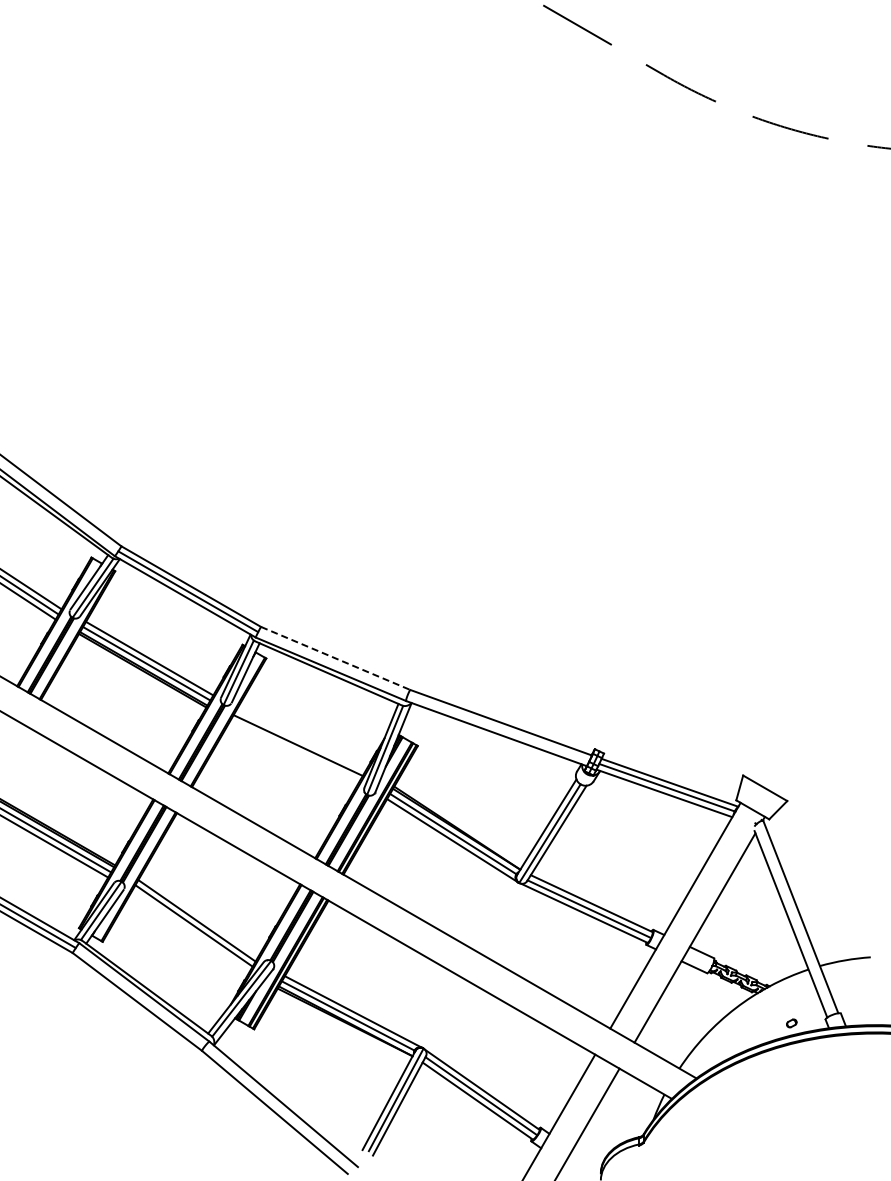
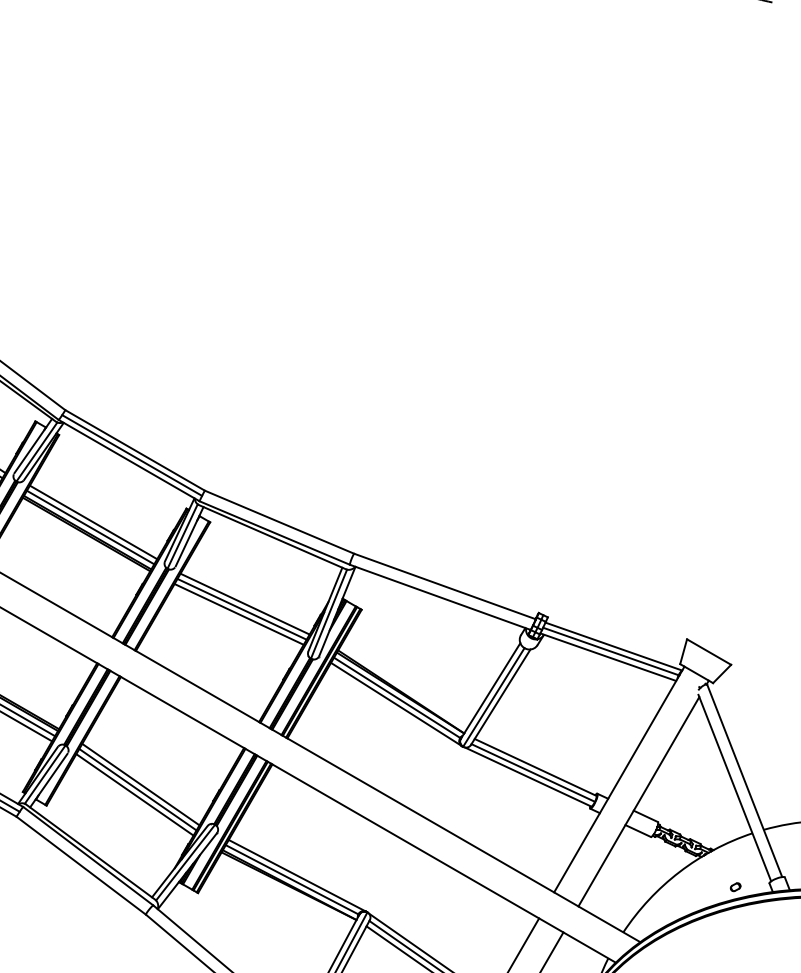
line: (336, 658) -> (280, 522), dashed -> solid
line: (300, 739) -> (244, 603), added
line: (294, 750) -> (238, 614), added
line: (190, 930) -> (134, 794), added

